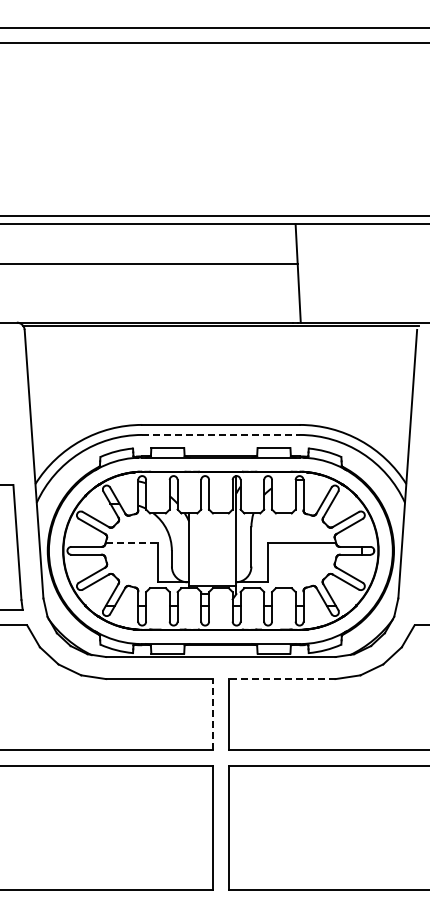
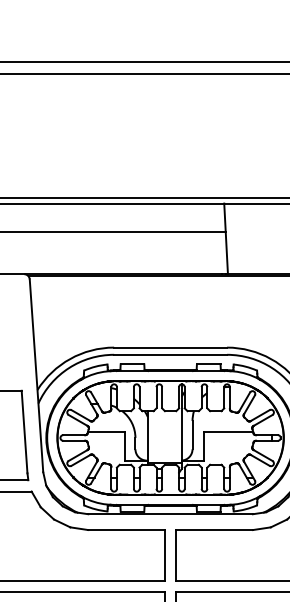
line: (220, 434) -> (170, 354), dashed -> solid
line: (132, 542) -> (107, 432), dashed -> solid
line: (281, 679) -> (214, 530), dashed -> solid
line: (213, 714) -> (165, 555), dashed -> solid

